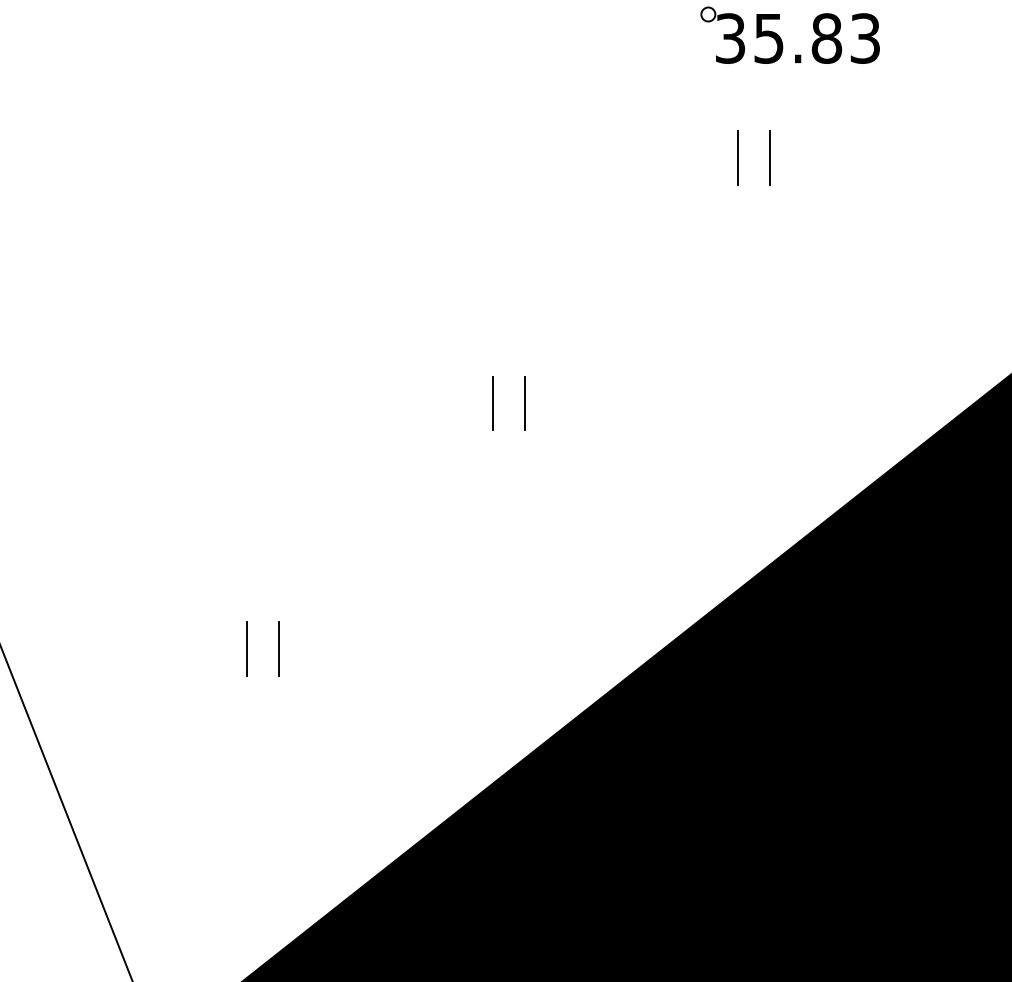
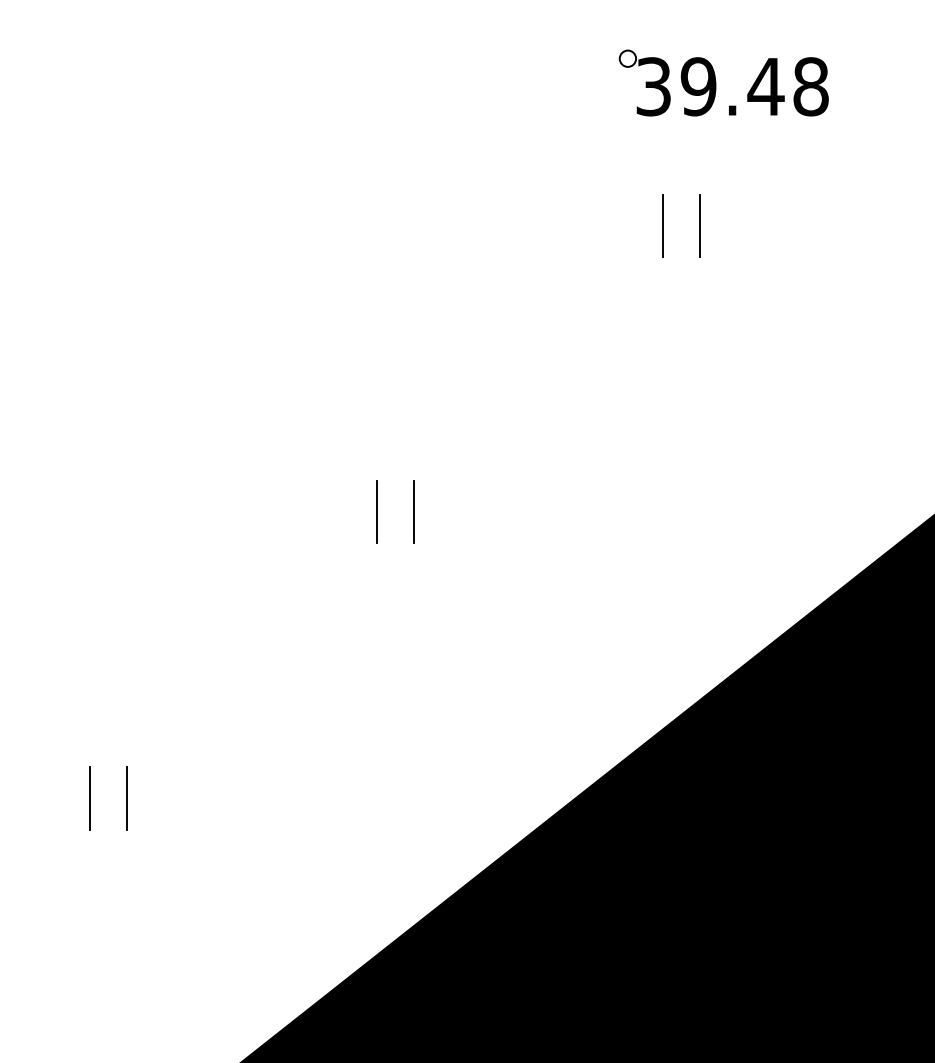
text: (816, 38) -> (754, 86), 35.83 -> 39.48

